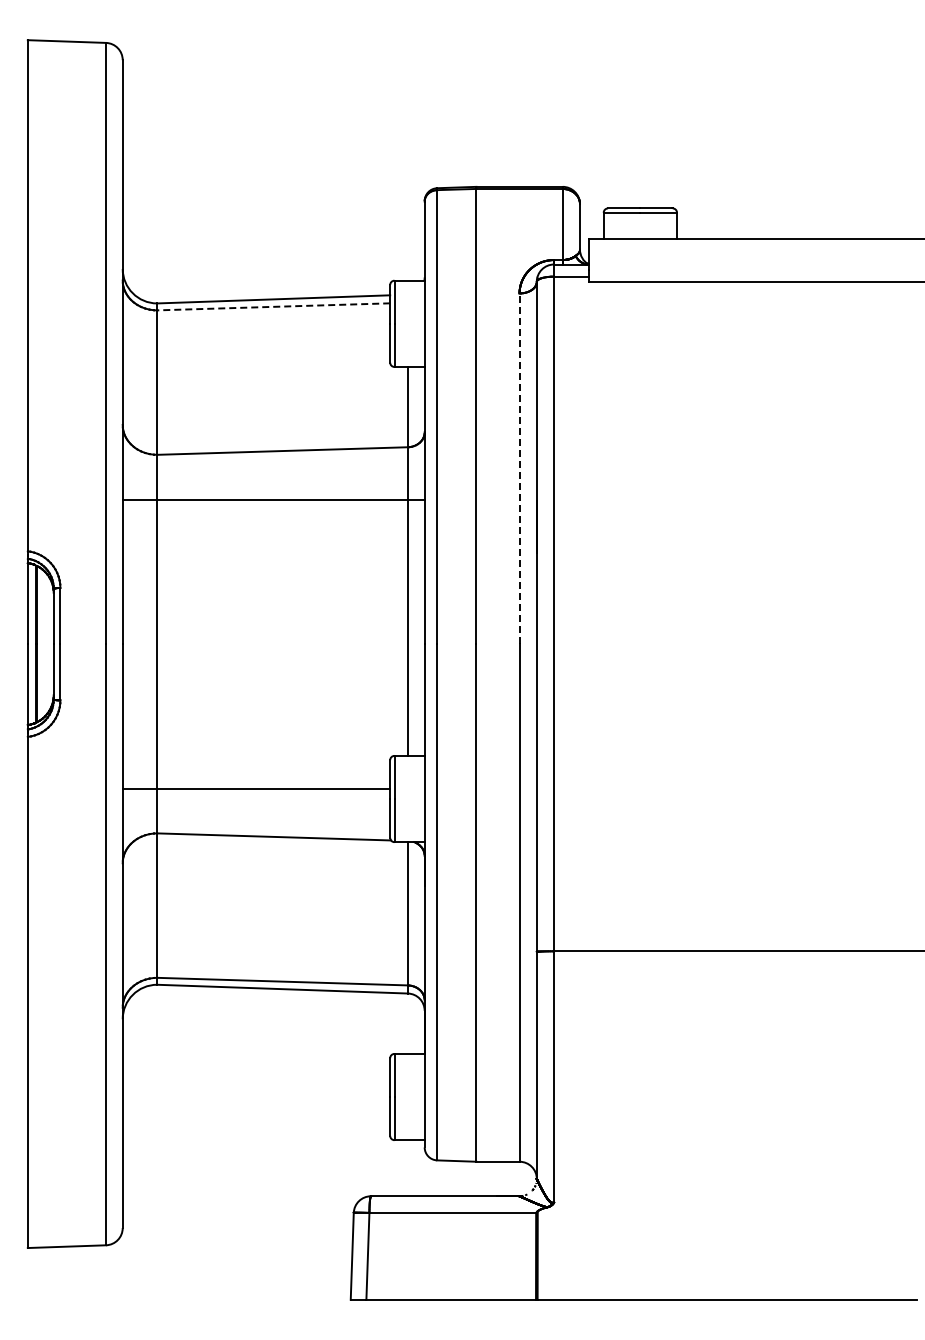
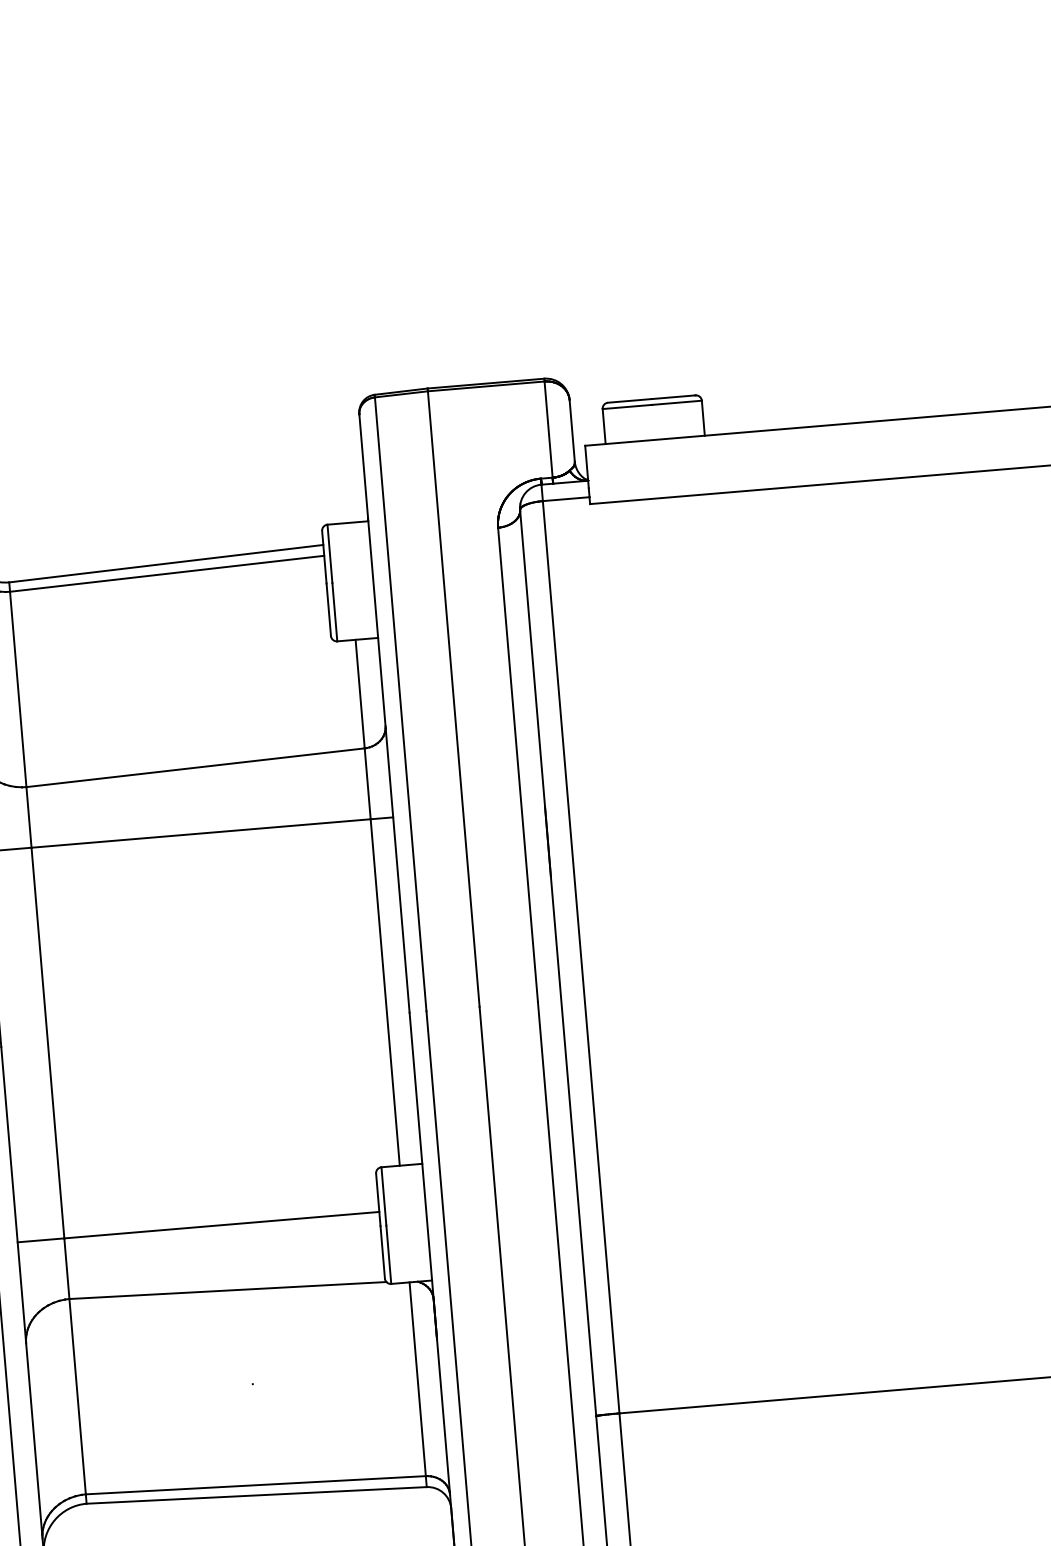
line: (273, 306) -> (166, 573), dashed -> solid
line: (519, 468) -> (517, 764), dashed -> solid

